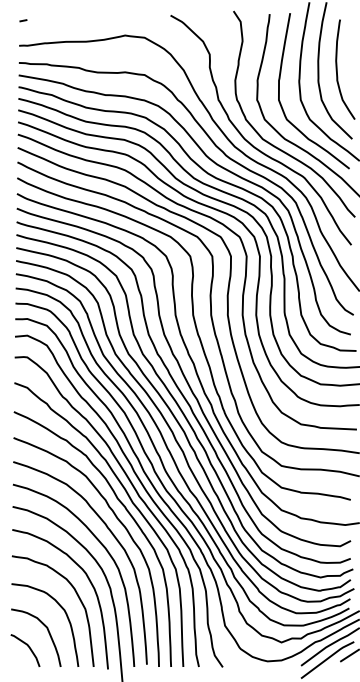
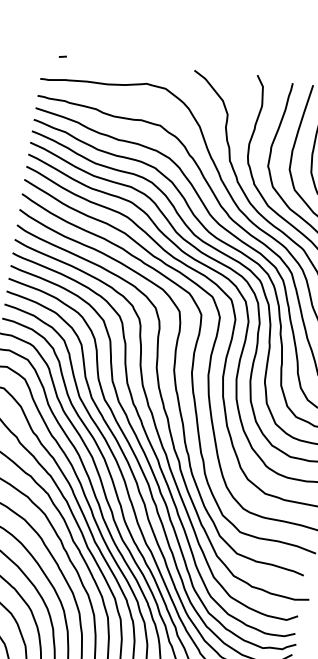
line: (23, 20) -> (63, 56), moved

